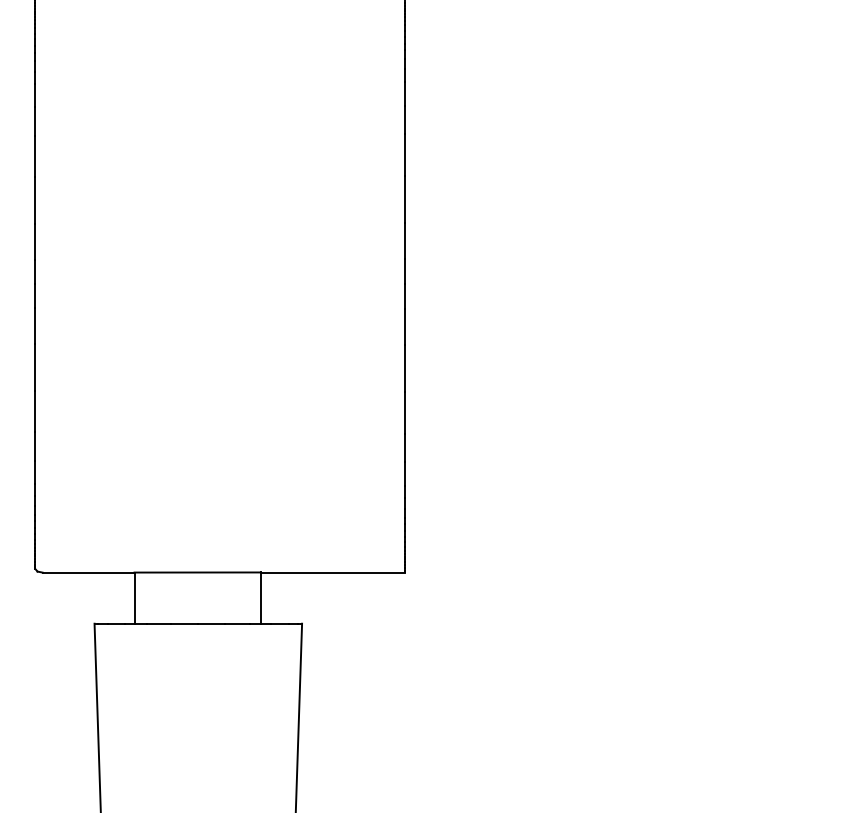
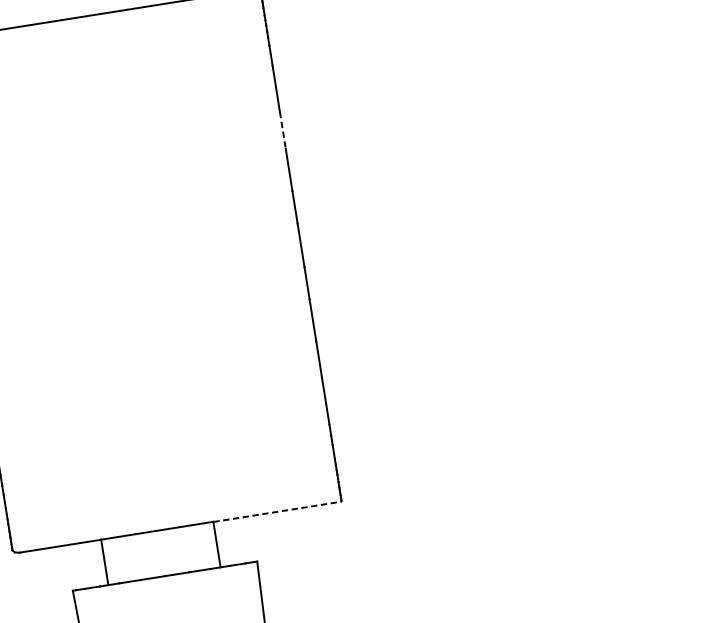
line: (405, 154) -> (283, 130), solid -> dashed
line: (333, 572) -> (277, 511), solid -> dashed

